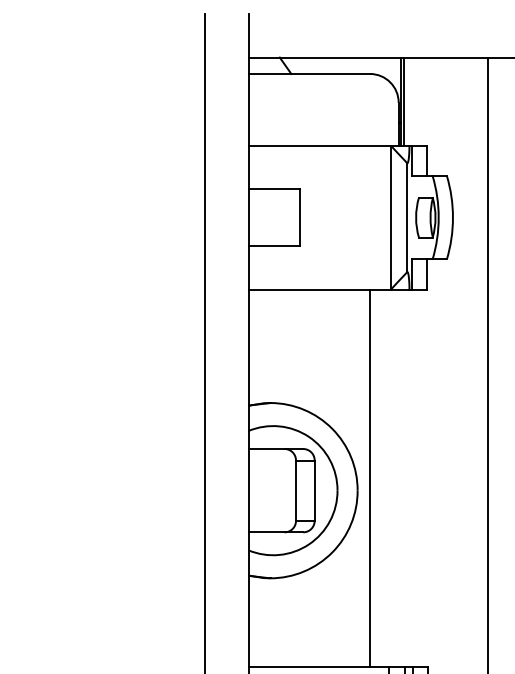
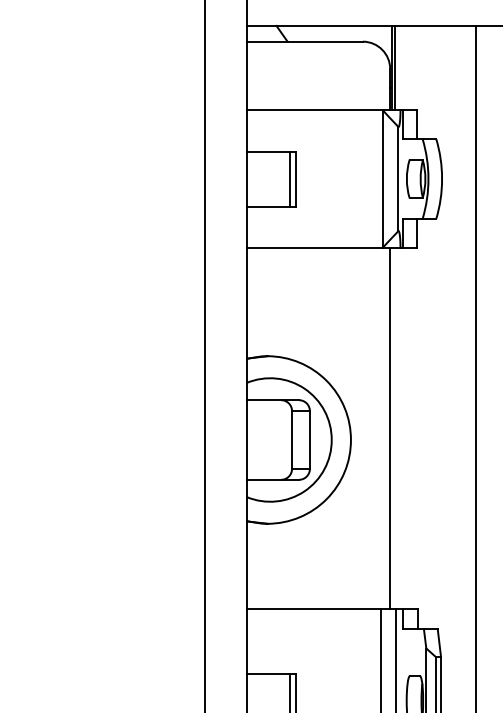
line: (293, 217) -> (289, 178), added
line: (370, 477) -> (390, 427), moved

